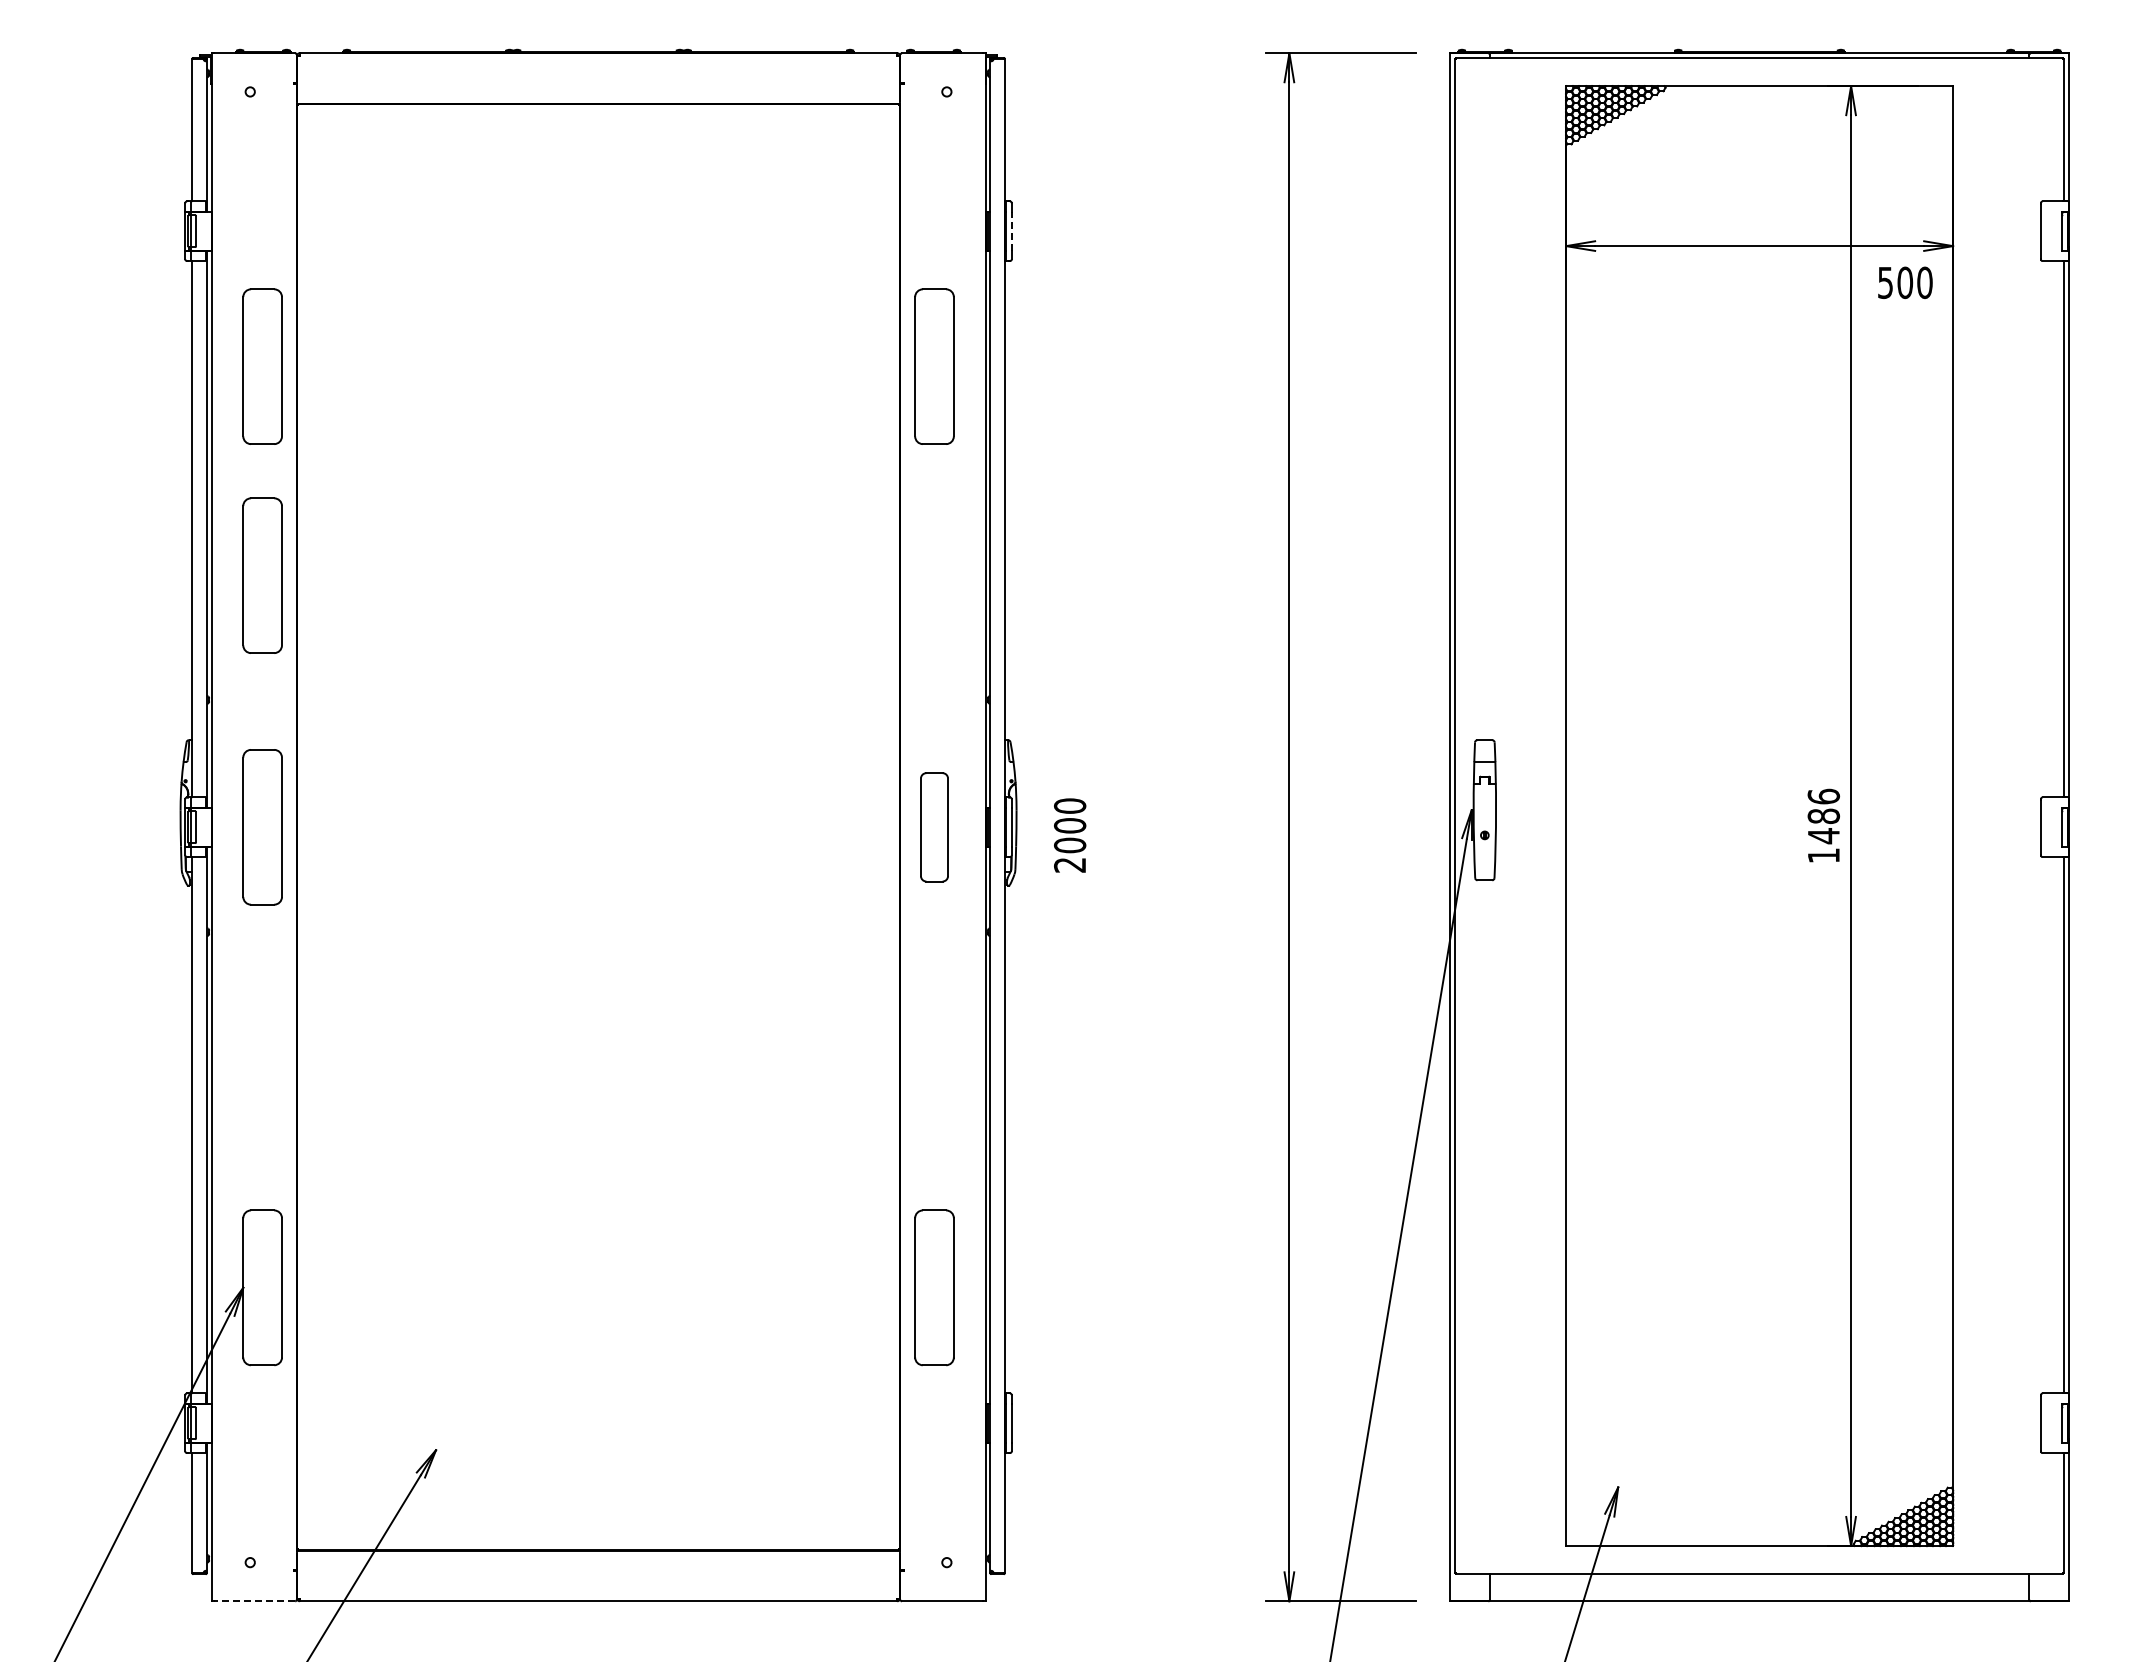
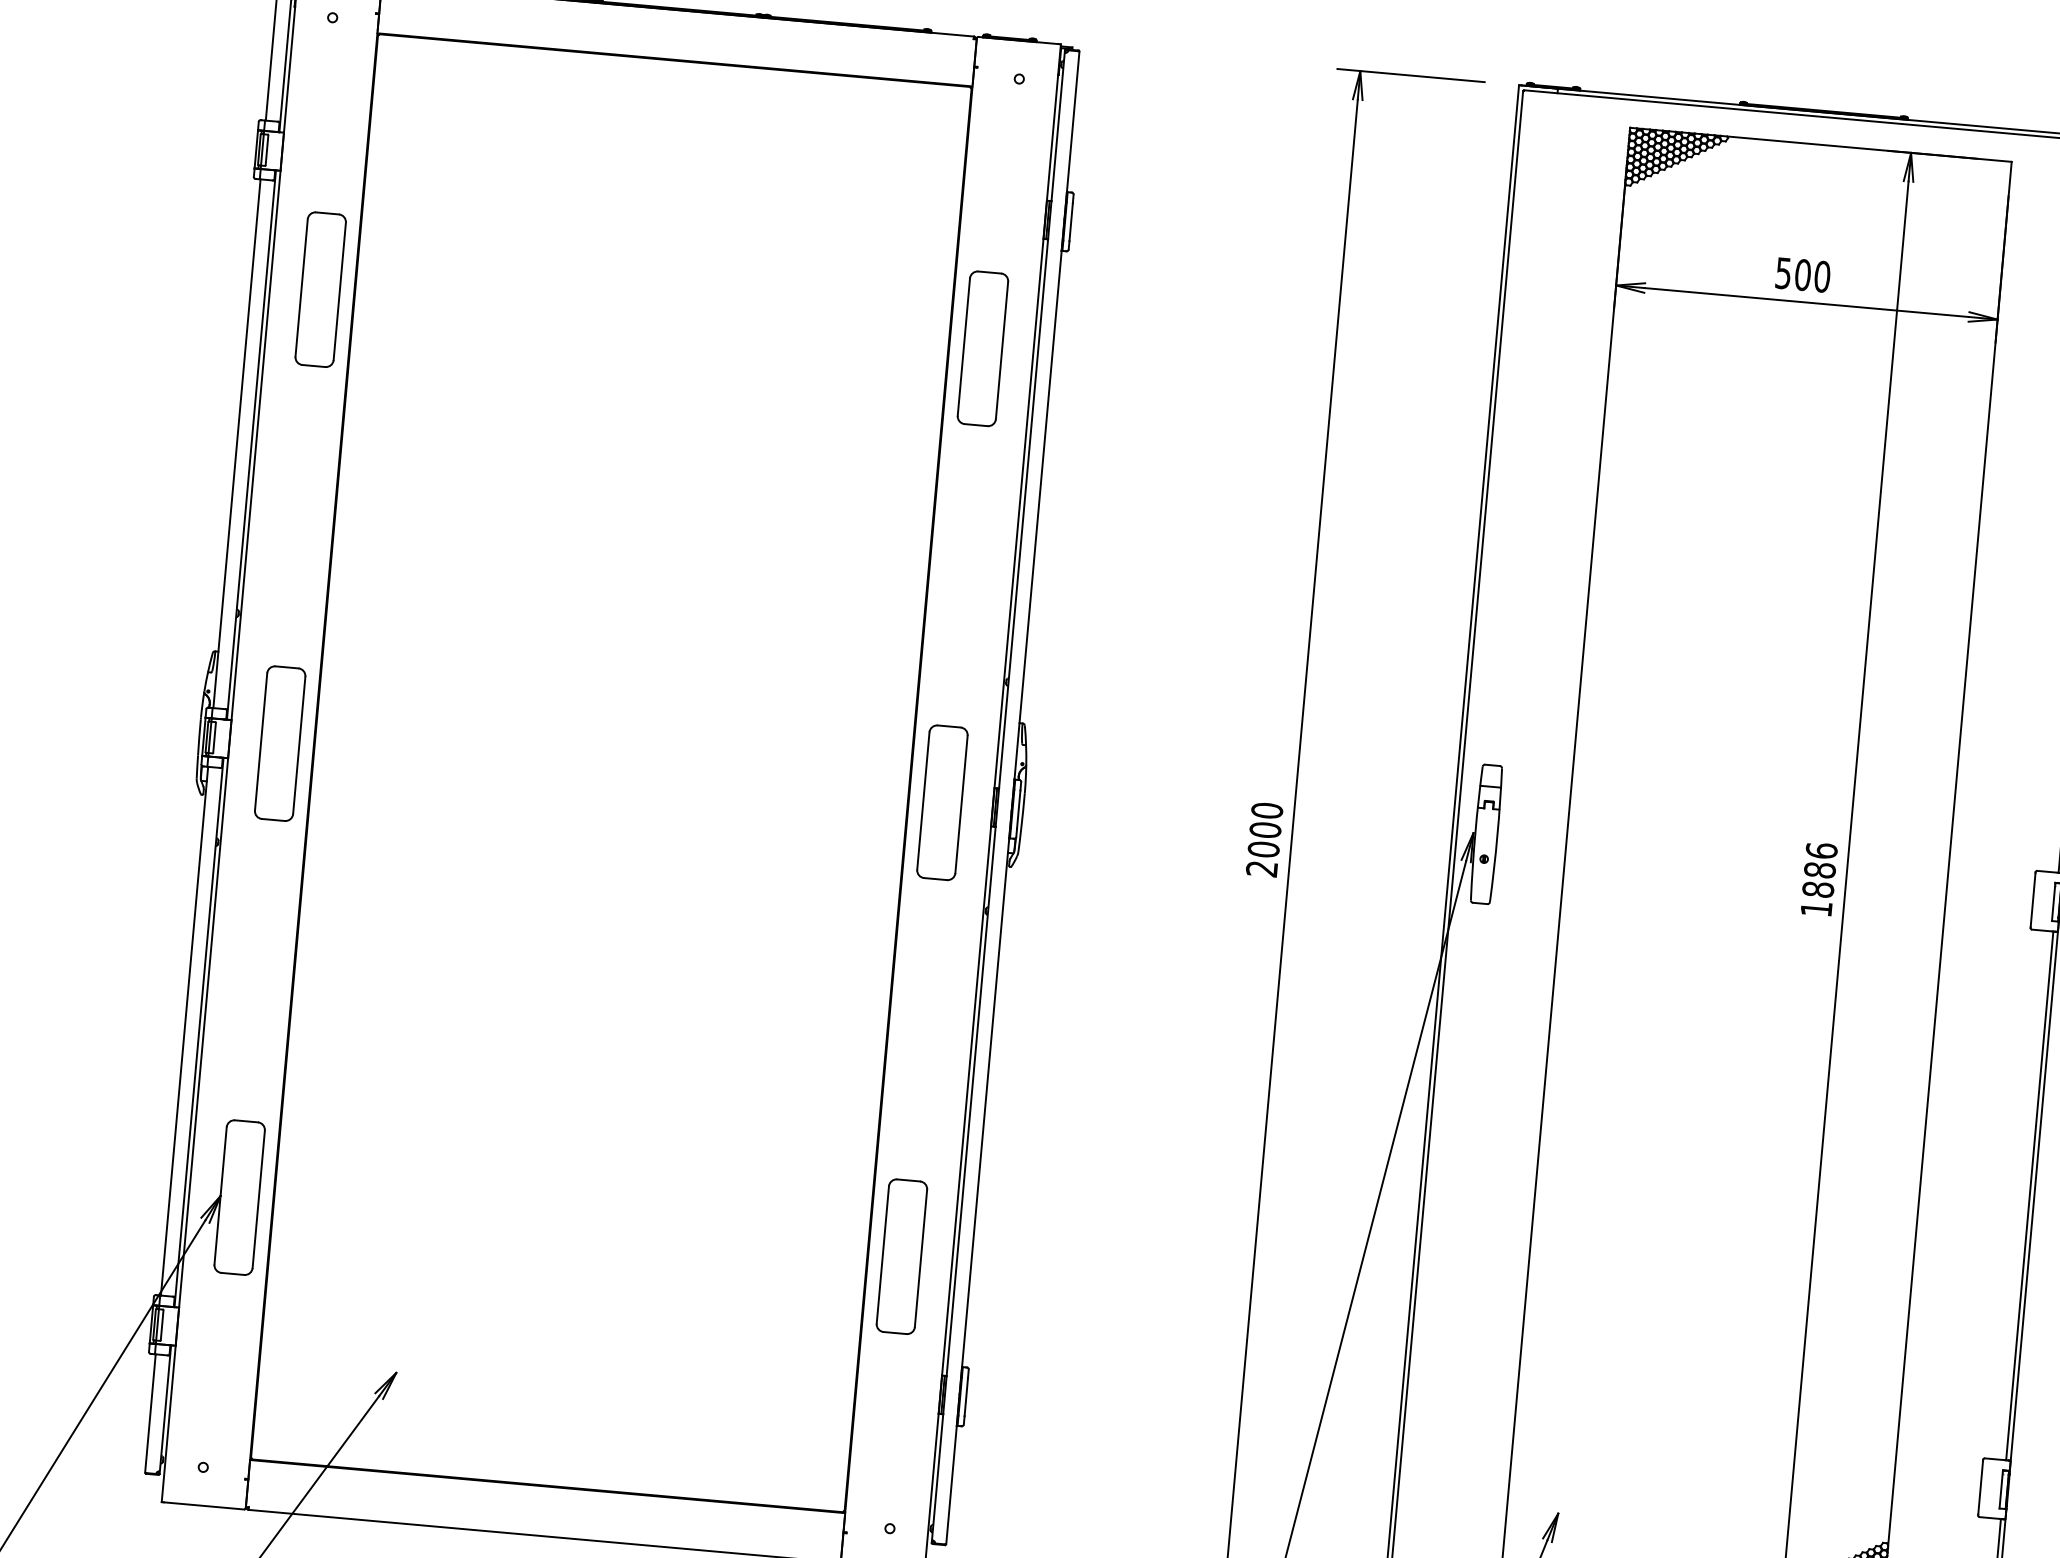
line: (1011, 230) -> (1070, 221), dashed -> solid
text: (1905, 282) -> (1803, 274), moved
part: (262, 575) -> (302, 495), removed
part: (934, 827) -> (942, 802), size x1.43
text: (1070, 835) -> (1265, 839), moved
text: (1823, 836) -> (1817, 890), 1486 -> 1886
line: (254, 1601) -> (204, 1506), dashed -> solid

